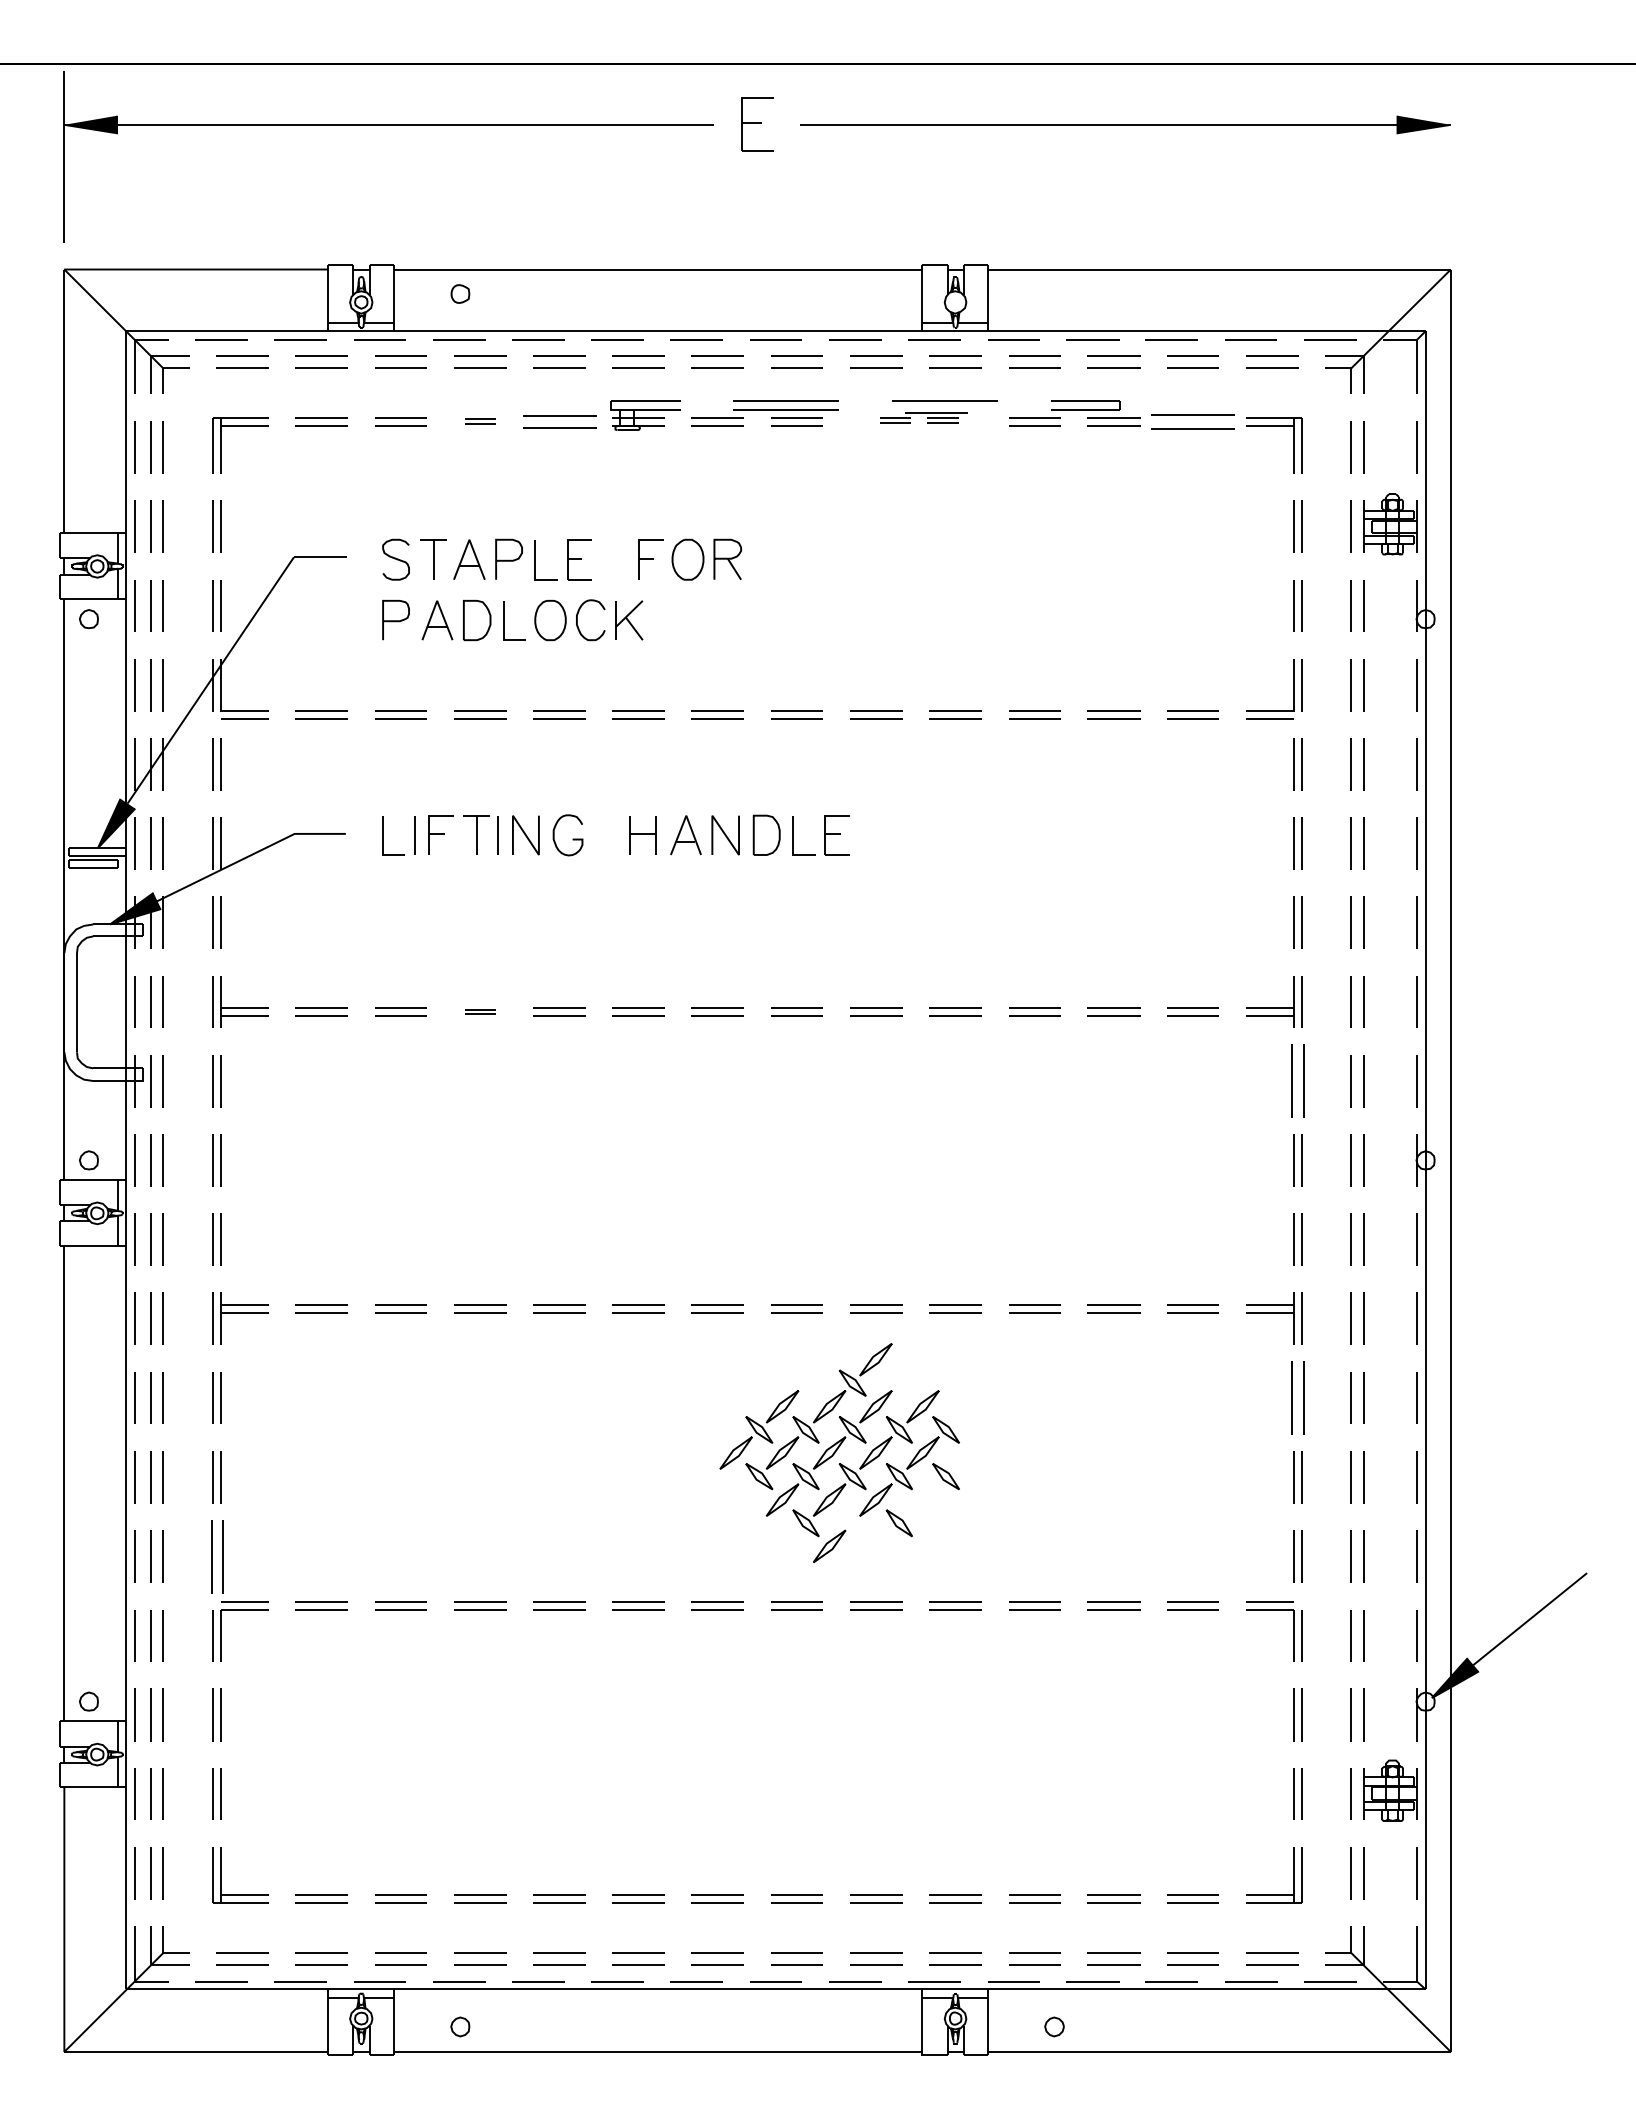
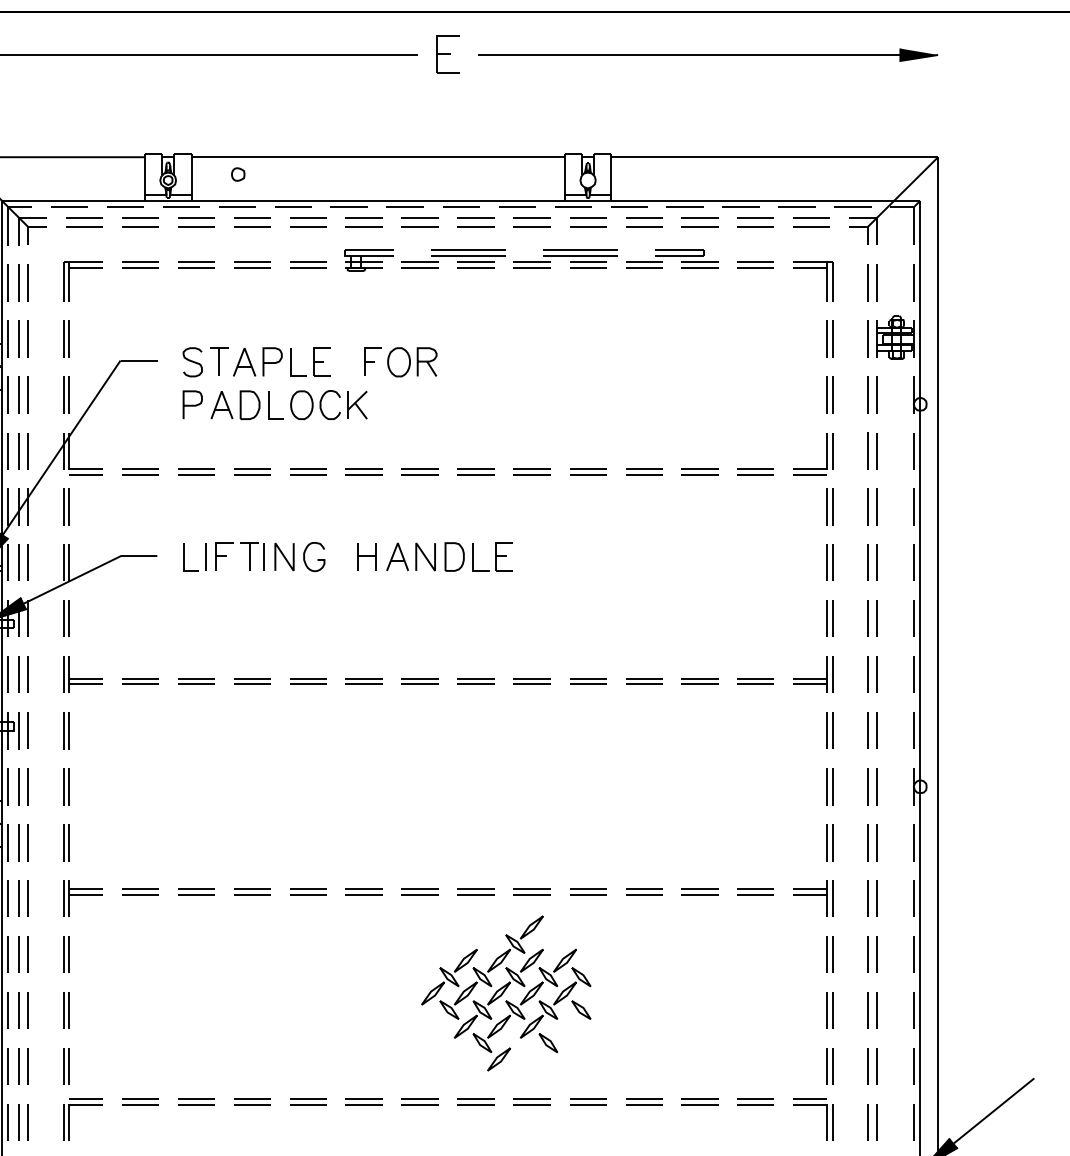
part: (923, 417) -> (565, 261), size x1.67
part: (480, 421) -> (252, 264), size x1.67
part: (559, 421) -> (308, 264), size x0.71
part: (1192, 421) -> (755, 264), size x0.62
part: (480, 1011) -> (252, 681), size x1.67
part: (1297, 1081) -> (829, 730), size x0.71
part: (1297, 1397) -> (829, 954), size x0.71
part: (216, 1556) -> (65, 1066), size x0.71

